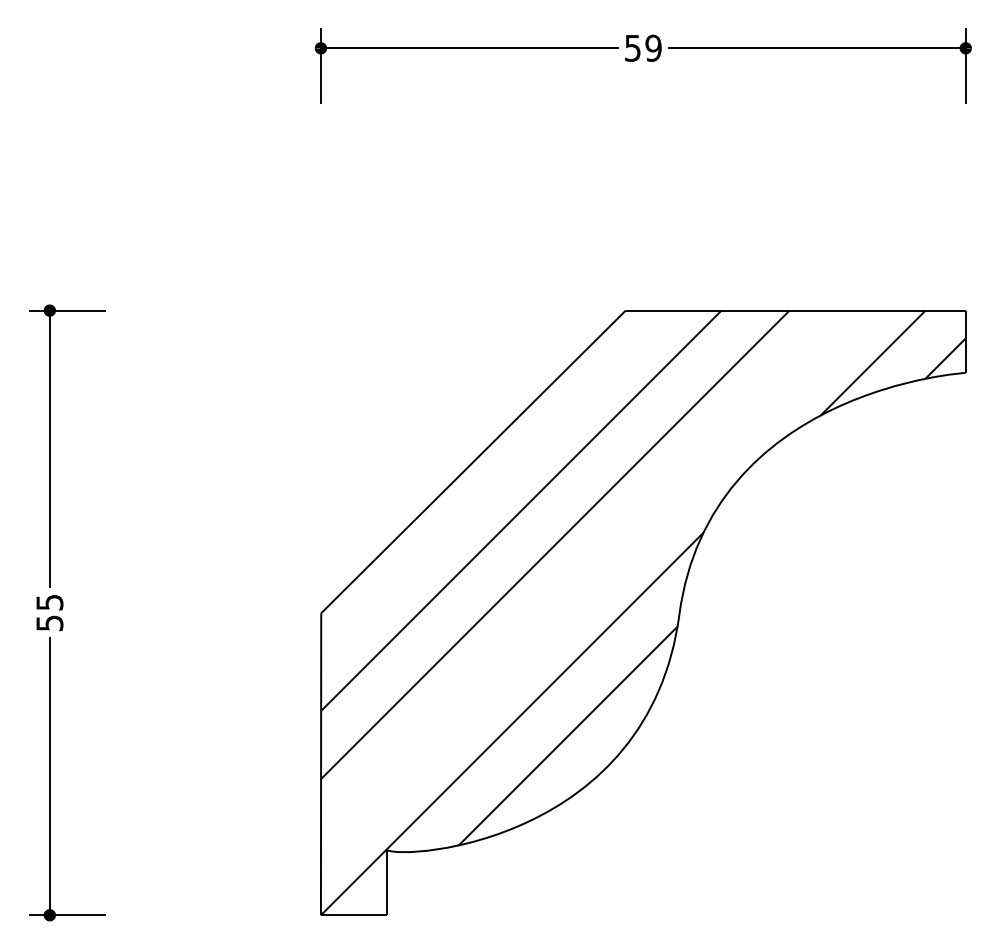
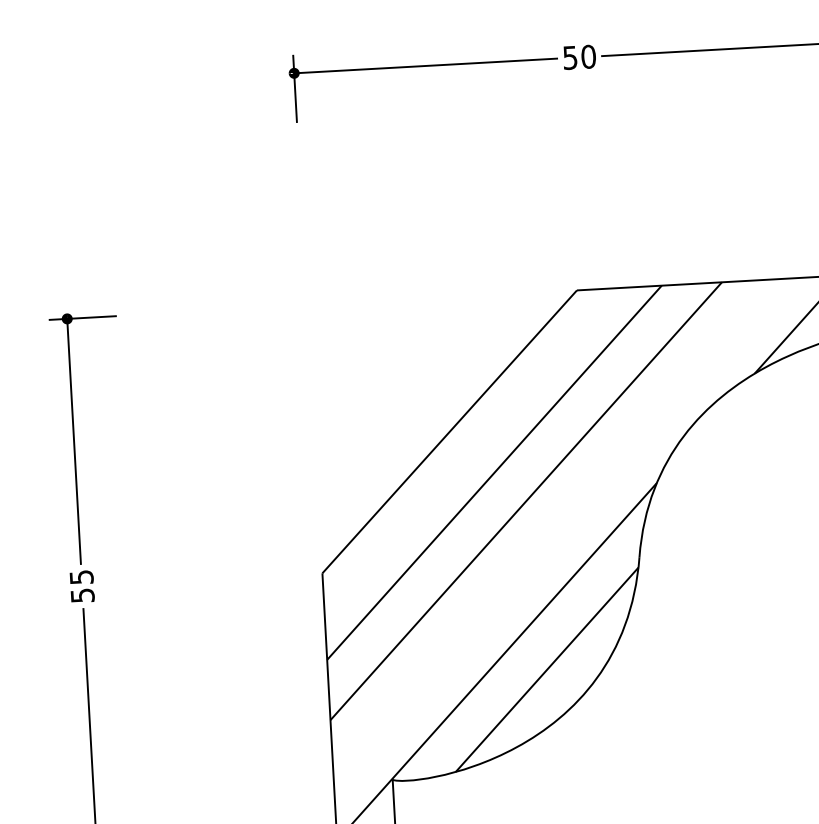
text: (653, 48) -> (588, 57), 59 -> 50

